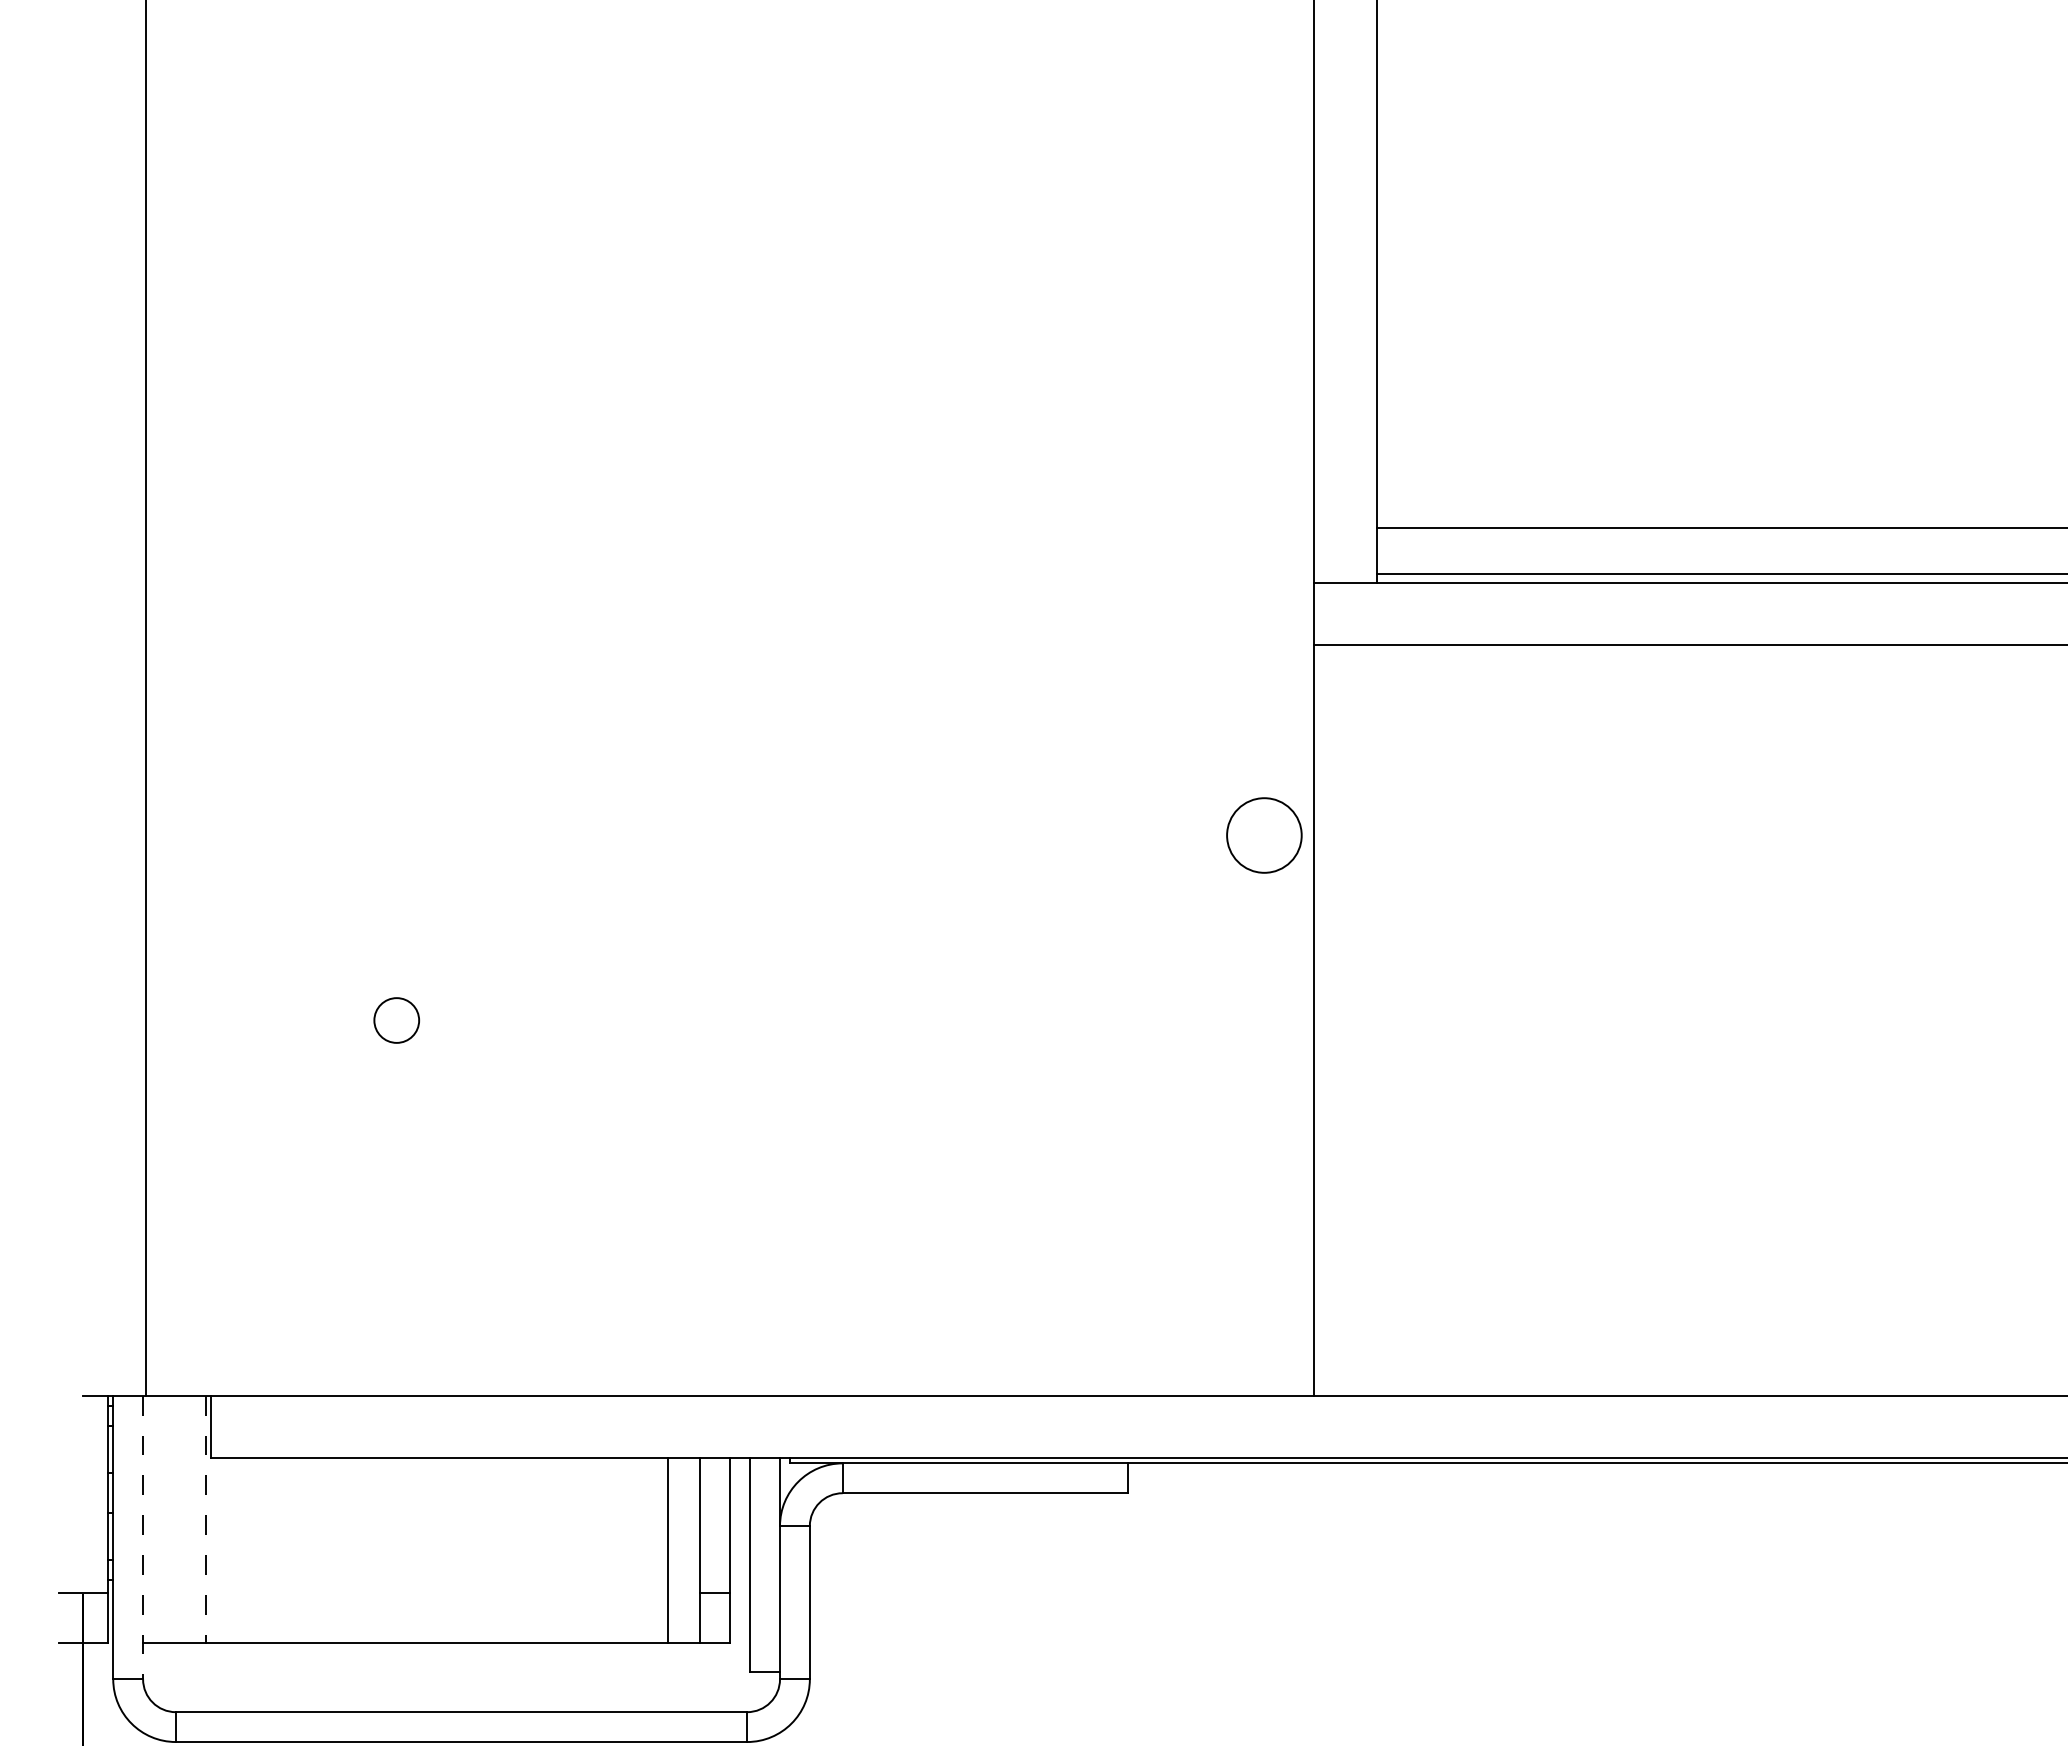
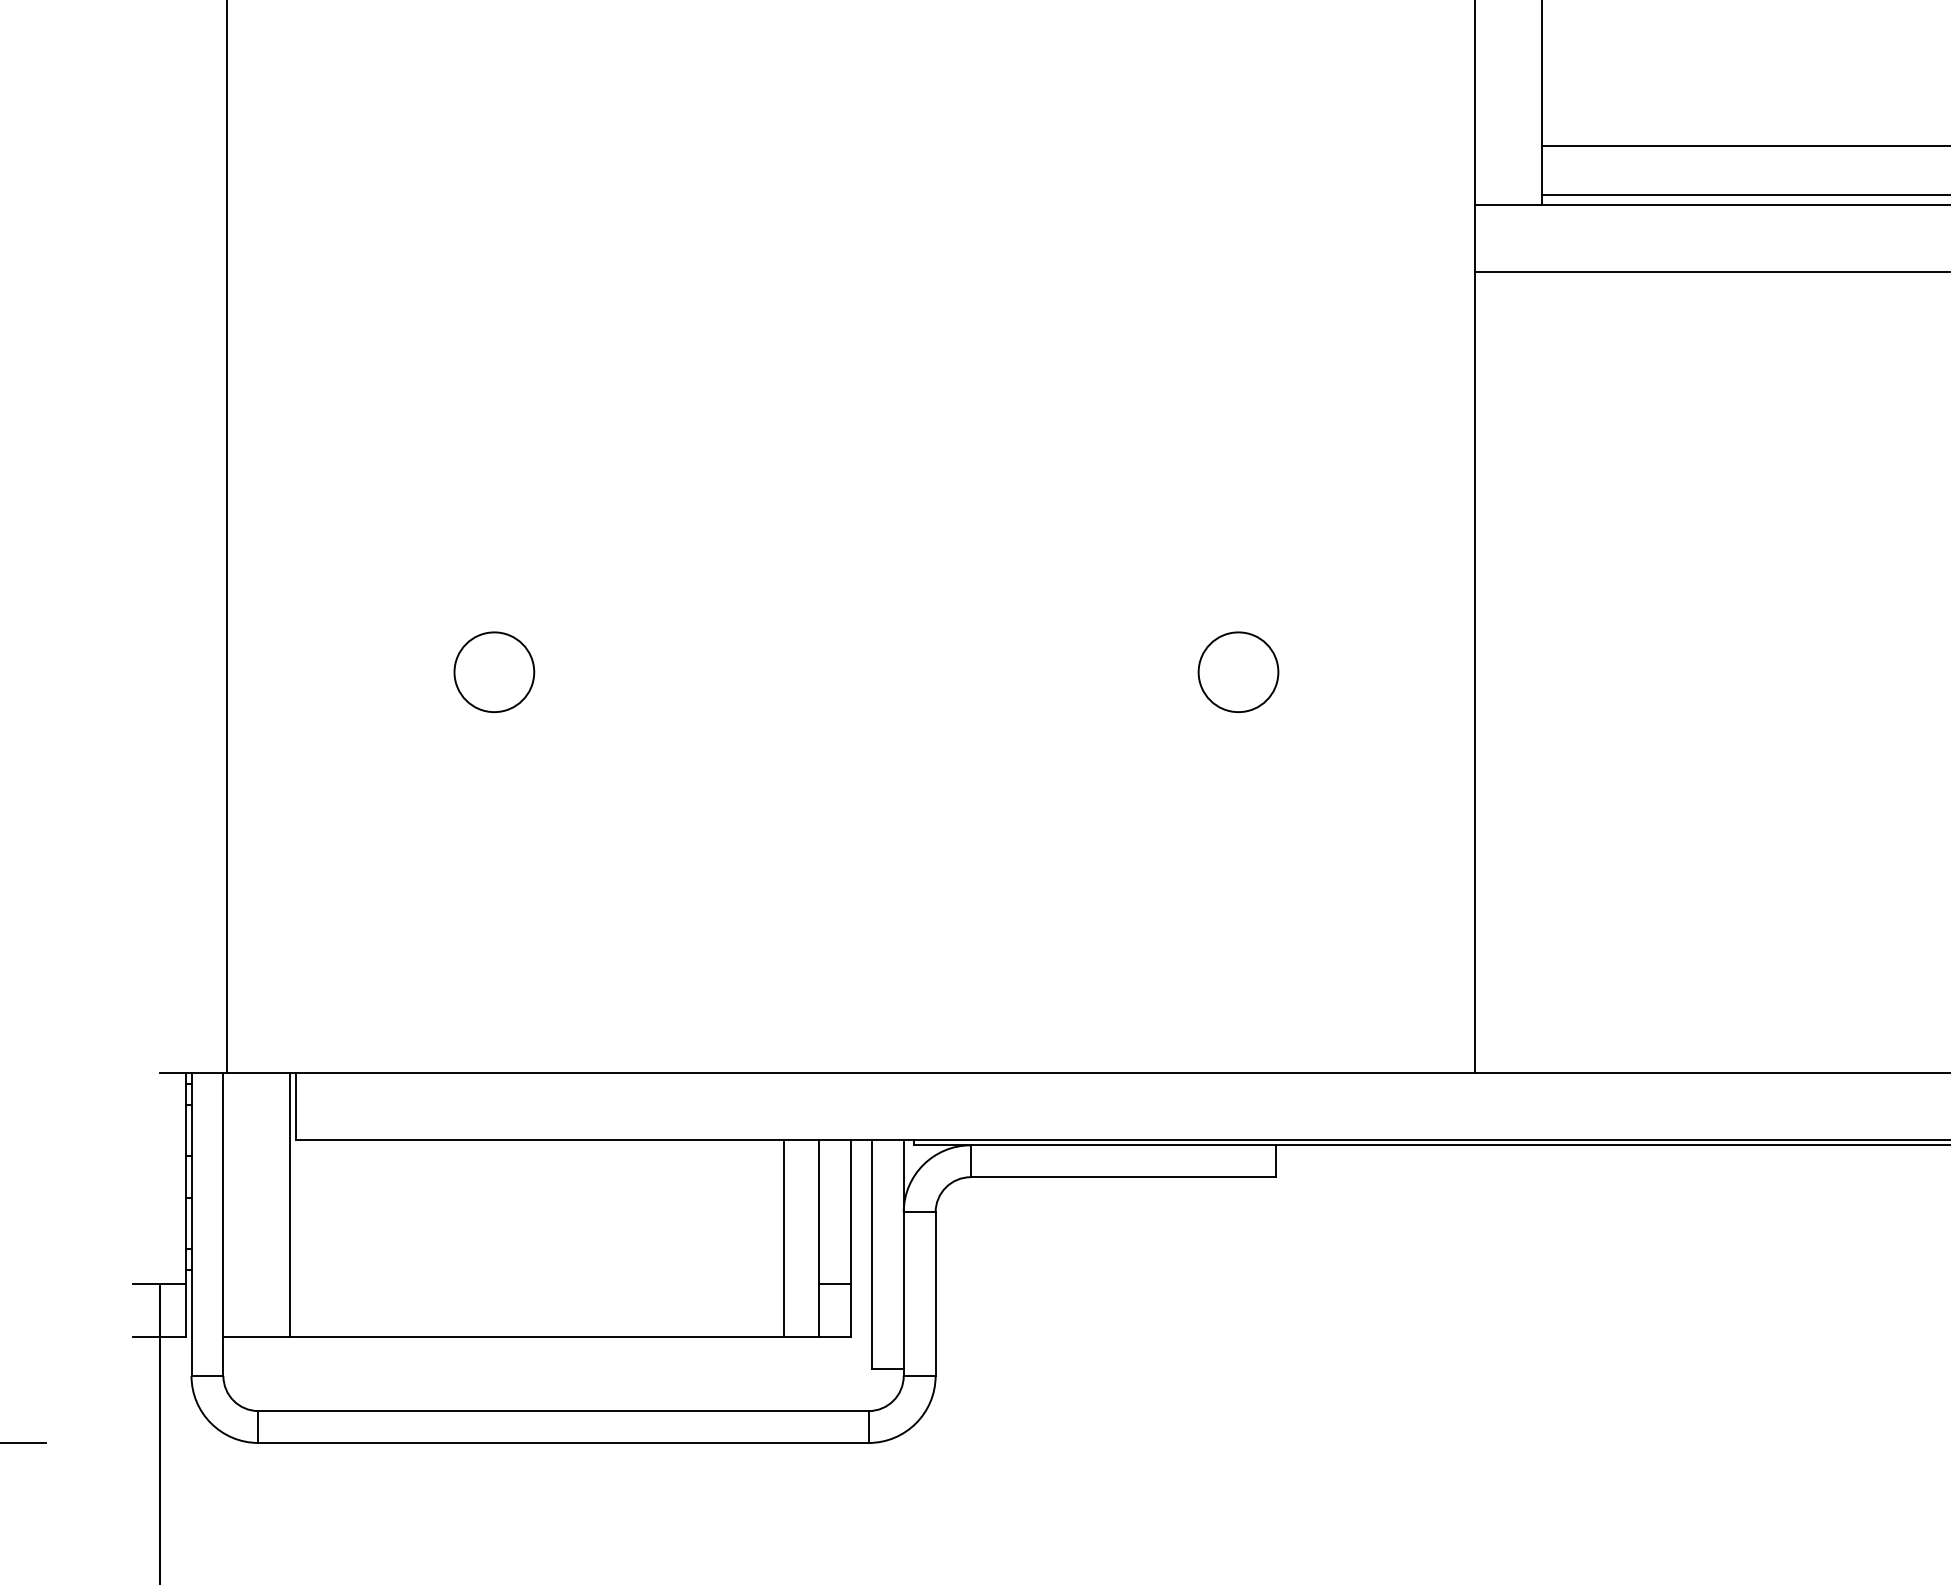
circle: (1264, 835) -> (1238, 672), moved
circle: (396, 1020) -> (494, 672), size x1.67
line: (205, 1519) -> (290, 1205), dashed -> solid
line: (143, 1537) -> (223, 1224), dashed -> solid

